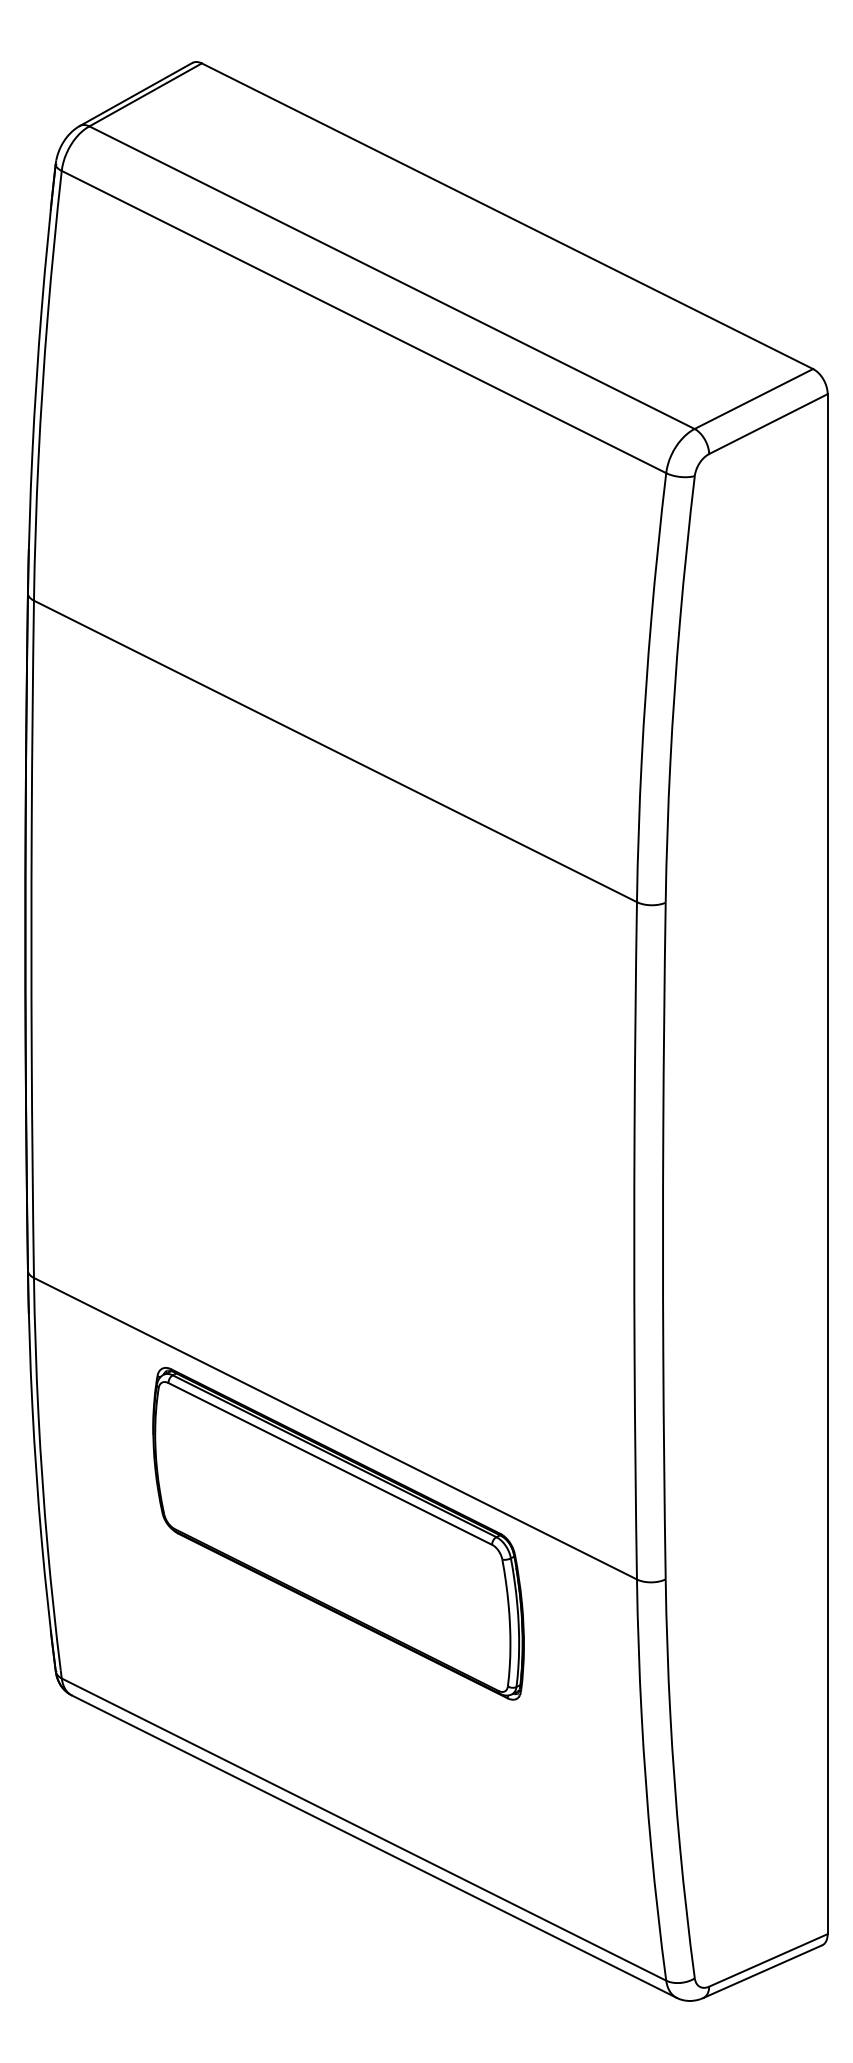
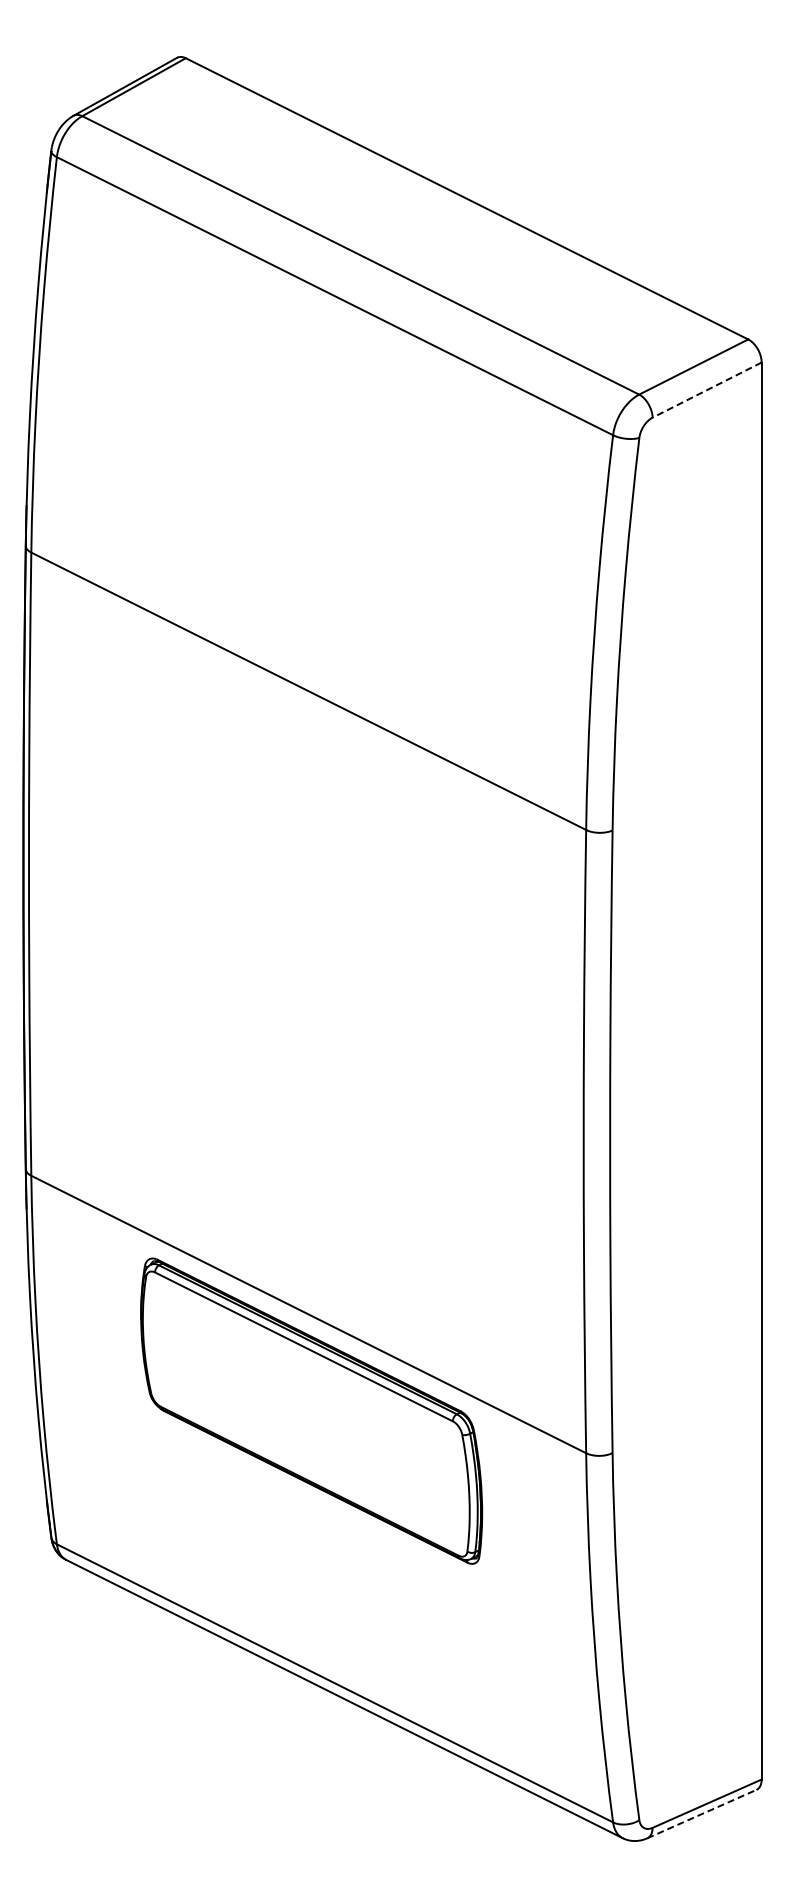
line: (767, 424) -> (706, 390), solid -> dashed
line: (762, 1972) -> (701, 1814), solid -> dashed

